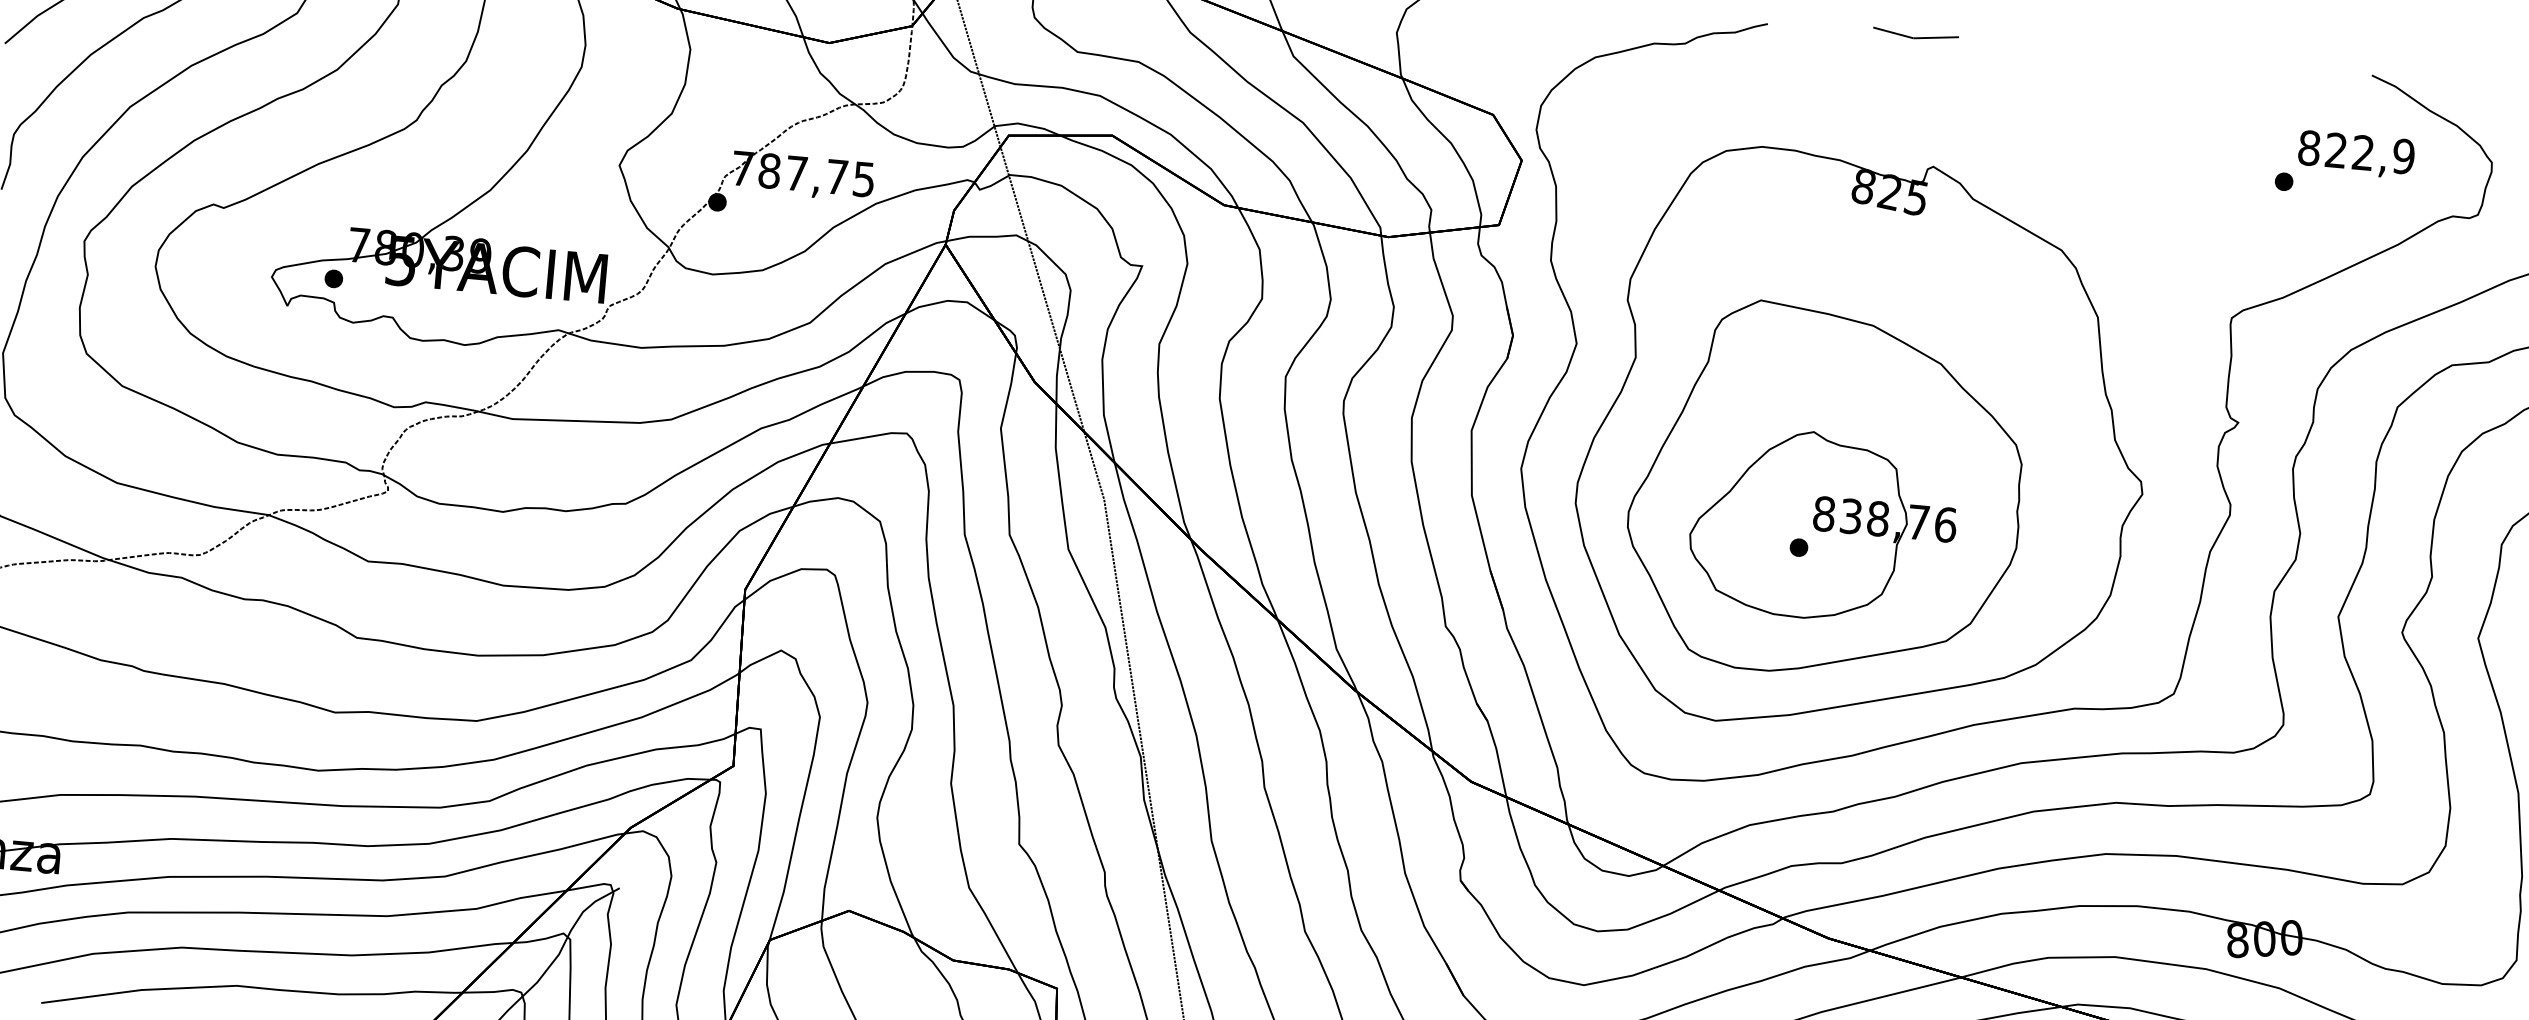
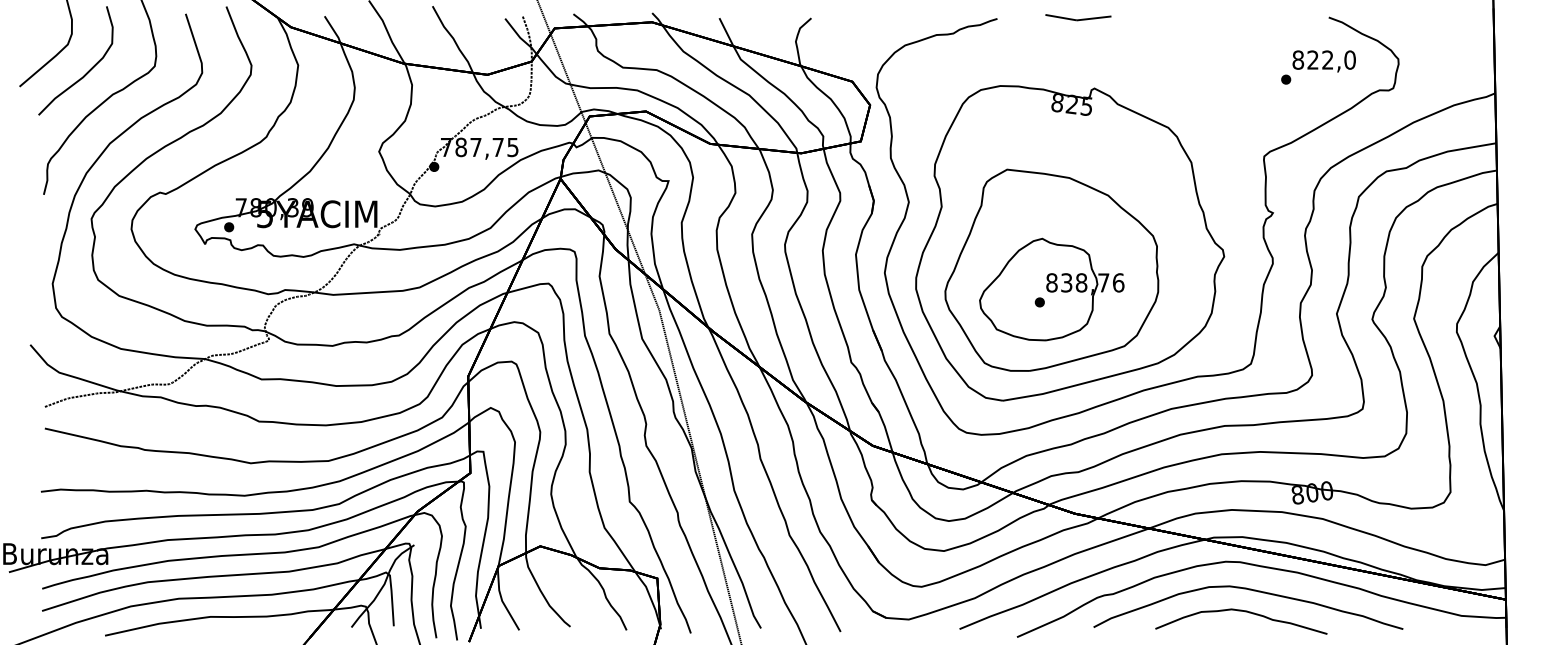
part: (1915, 34) -> (1078, 17), size x1.4
text: (2402, 155) -> (1349, 59), 822,9 -> 822,0

